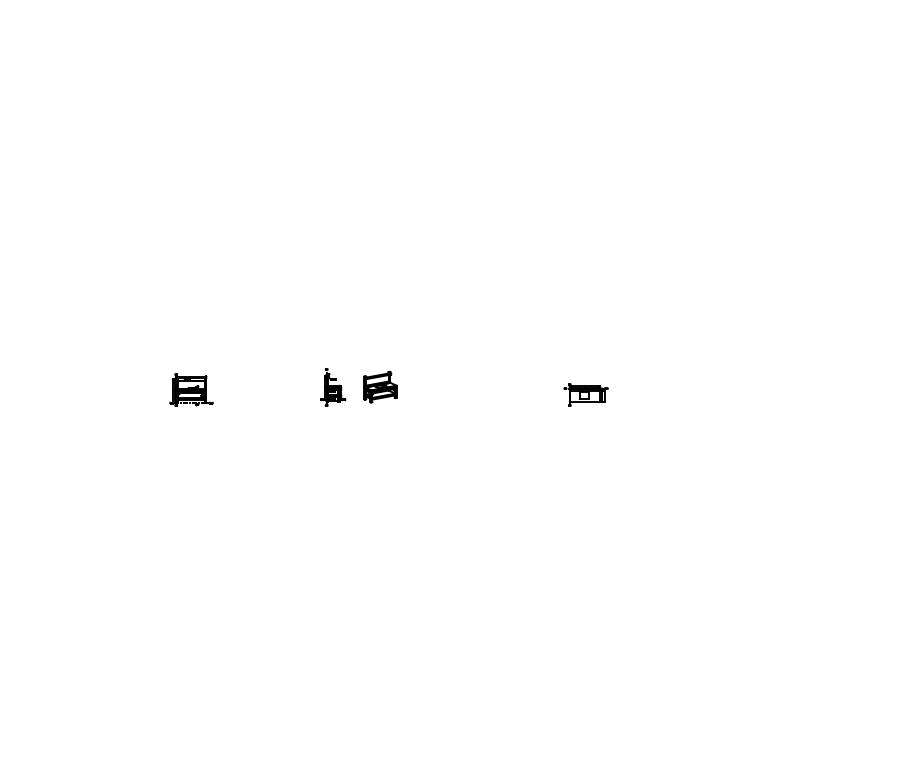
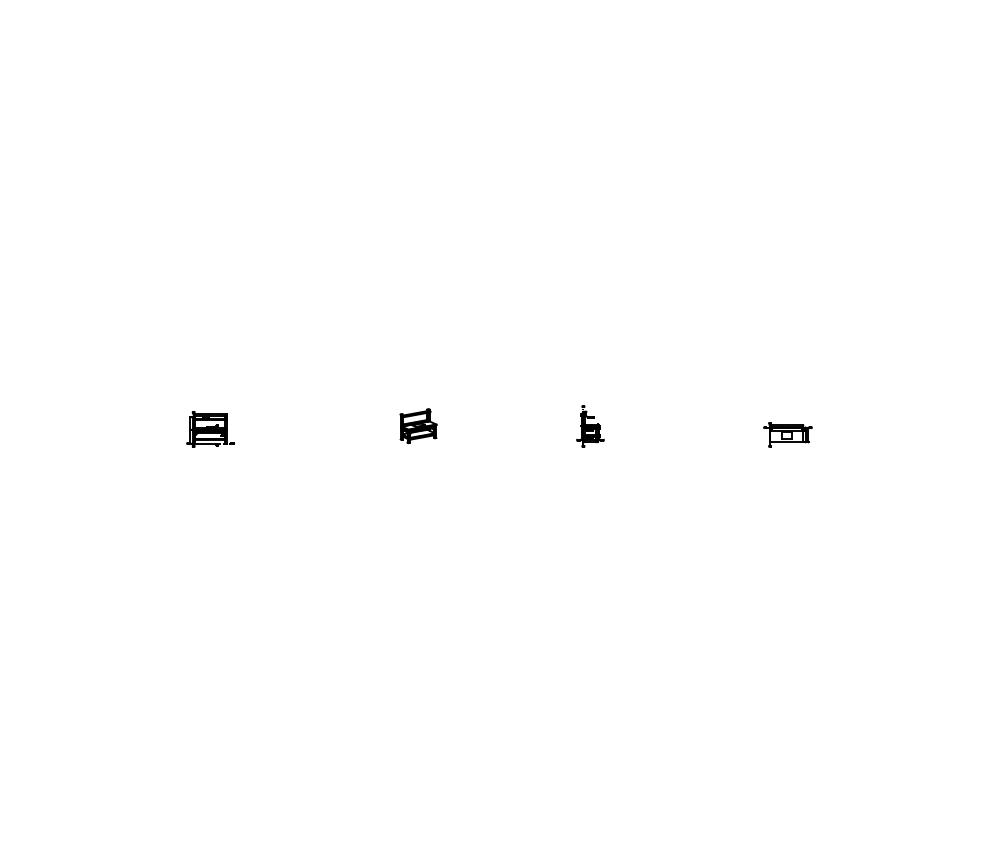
part: (333, 387) -> (590, 426), moved
part: (585, 394) -> (787, 434), moved

